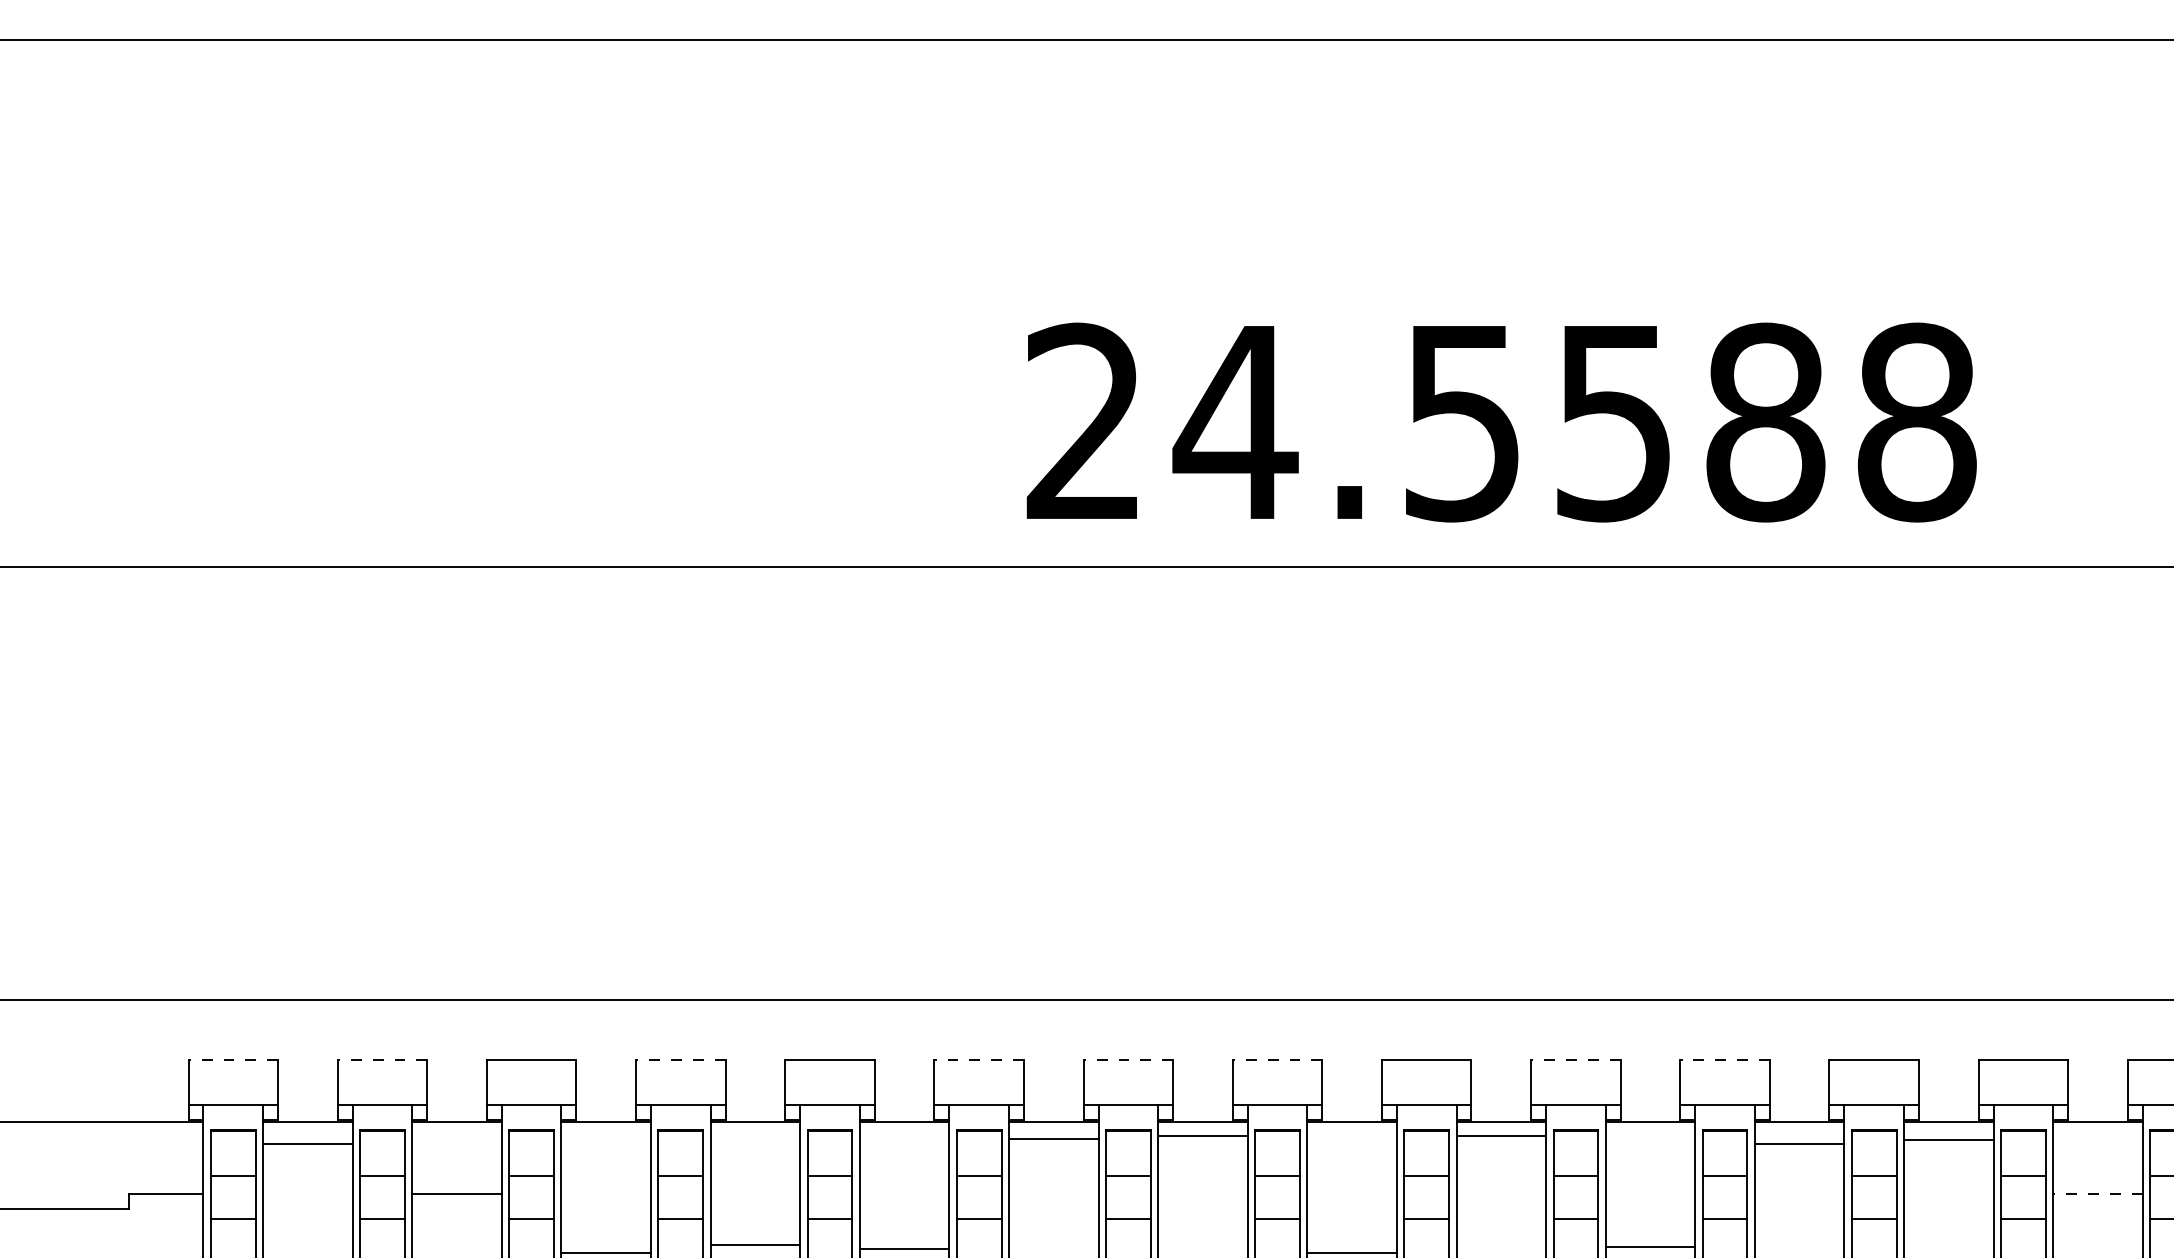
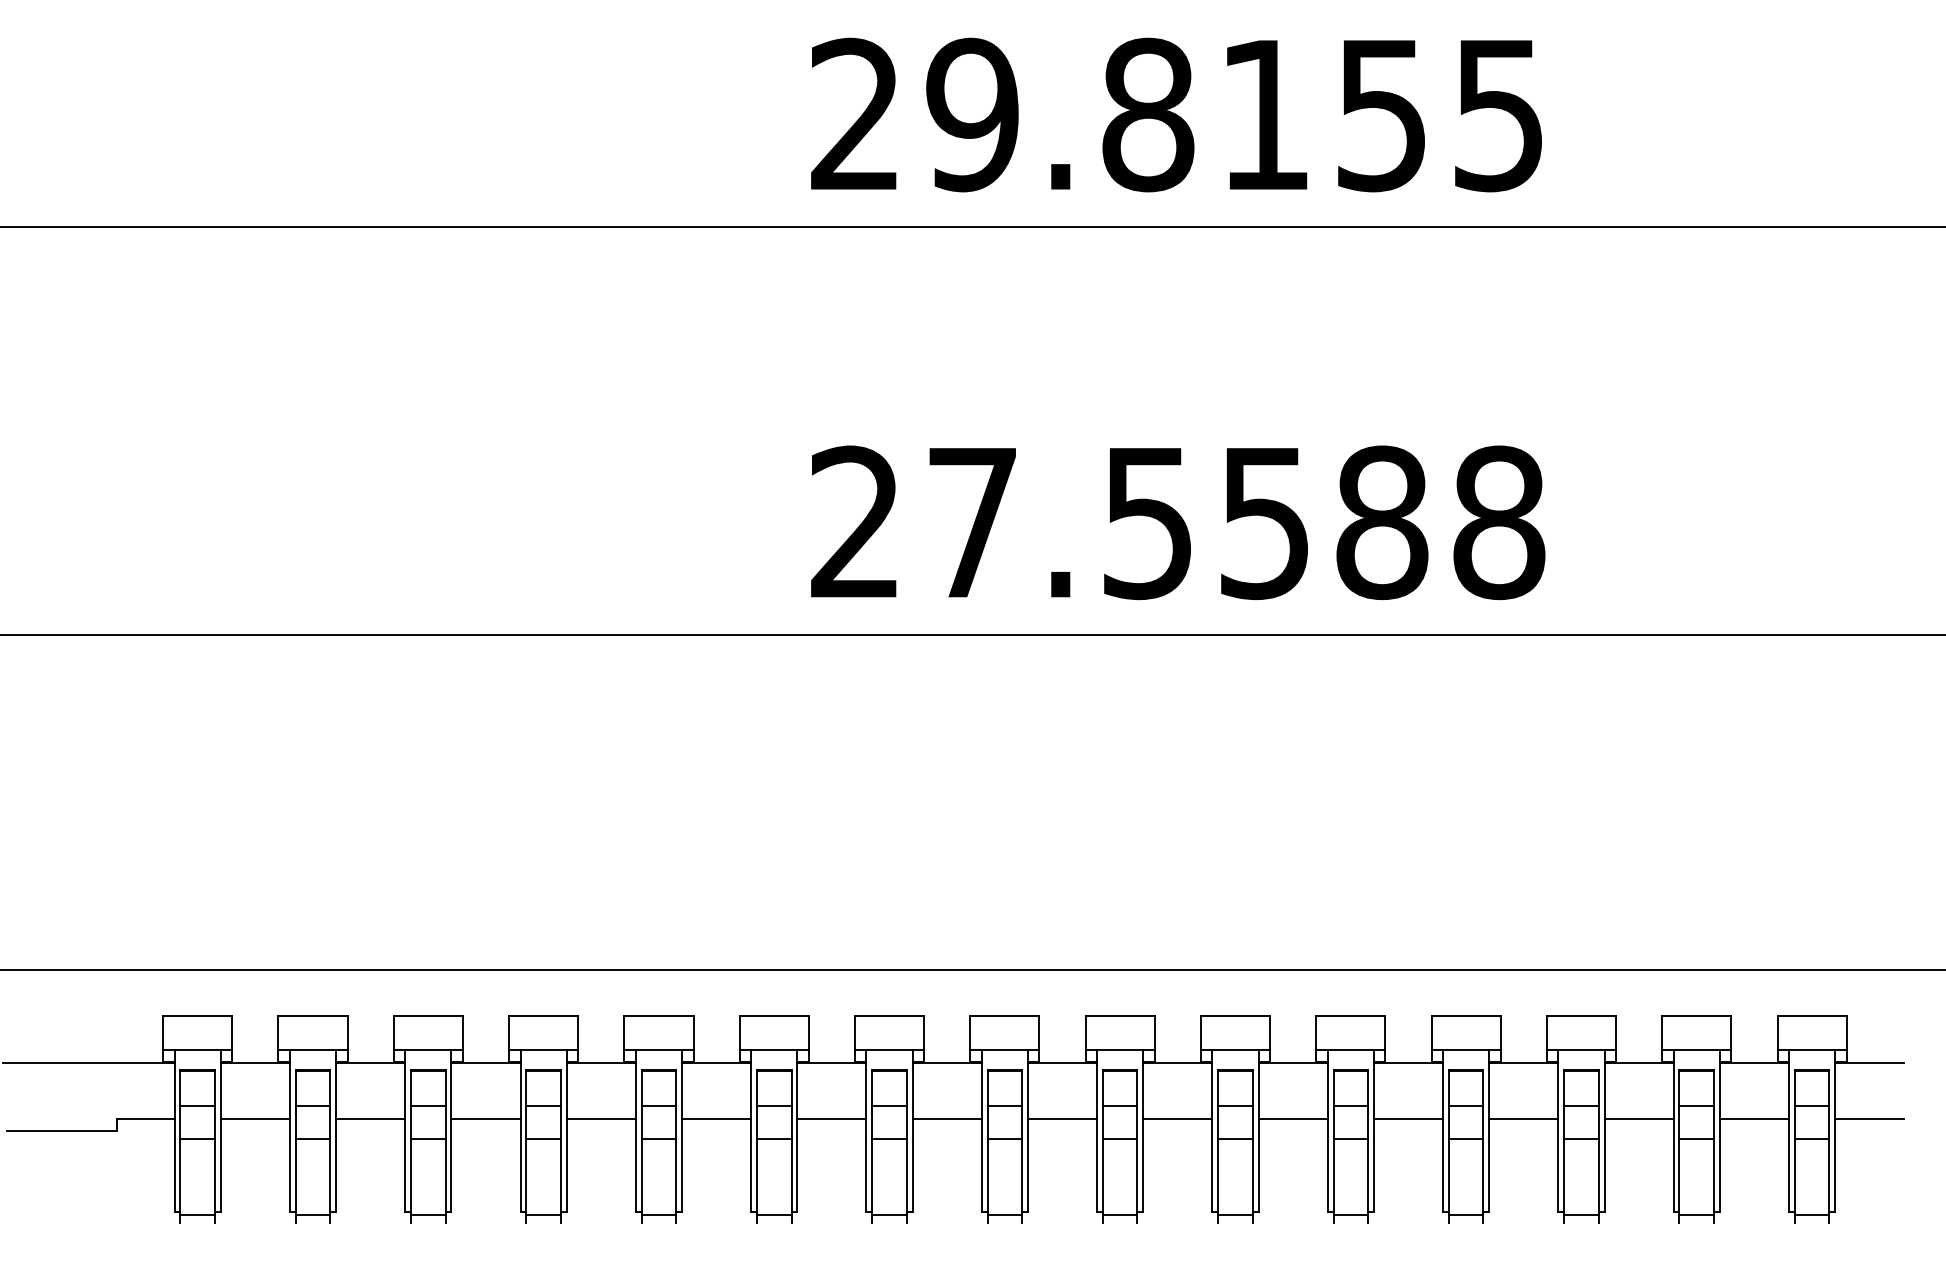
text: (1235, 422) -> (972, 522), 24.5588 -> 27.5588
line: (233, 1059) -> (197, 1015), dashed -> solid
line: (381, 1059) -> (312, 1015), dashed -> solid
line: (680, 1059) -> (543, 1015), dashed -> solid
line: (979, 1059) -> (774, 1015), dashed -> solid
line: (1128, 1059) -> (889, 1015), dashed -> solid
line: (1277, 1059) -> (1004, 1015), dashed -> solid
line: (1575, 1059) -> (1235, 1015), dashed -> solid
line: (1724, 1059) -> (1350, 1015), dashed -> solid
line: (1202, 1136) -> (946, 1119), moved
line: (1500, 1136) -> (1177, 1119), moved
line: (1053, 1138) -> (831, 1119), moved
line: (1948, 1140) -> (1523, 1119), moved
line: (306, 1144) -> (254, 1119), moved
line: (1799, 1144) -> (1408, 1119), moved
line: (2098, 1194) -> (1639, 1119), dashed -> solid
line: (754, 1244) -> (600, 1119), moved
line: (1649, 1247) -> (1292, 1119), moved
line: (904, 1248) -> (716, 1119), moved
line: (605, 1252) -> (485, 1119), moved
line: (1352, 1252) -> (1062, 1119), moved

